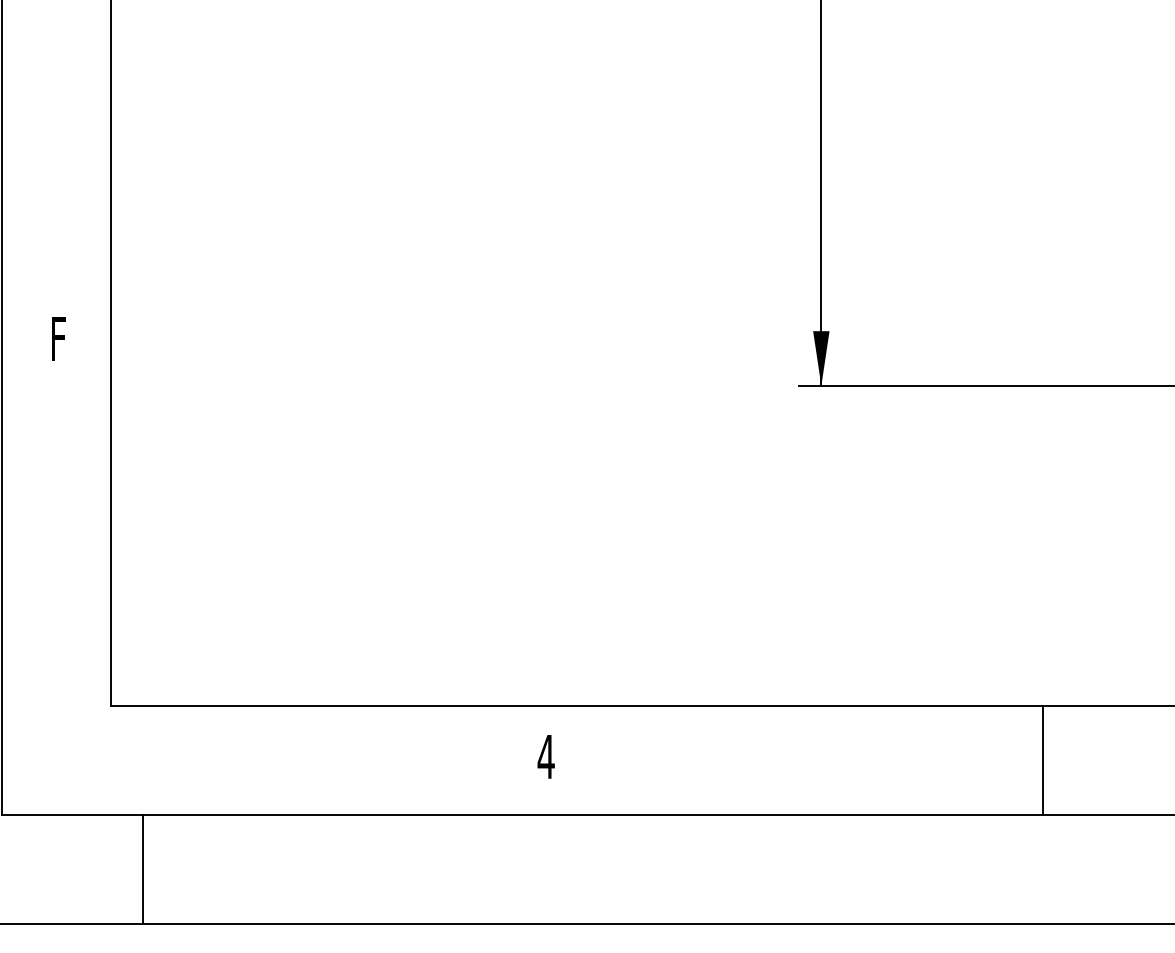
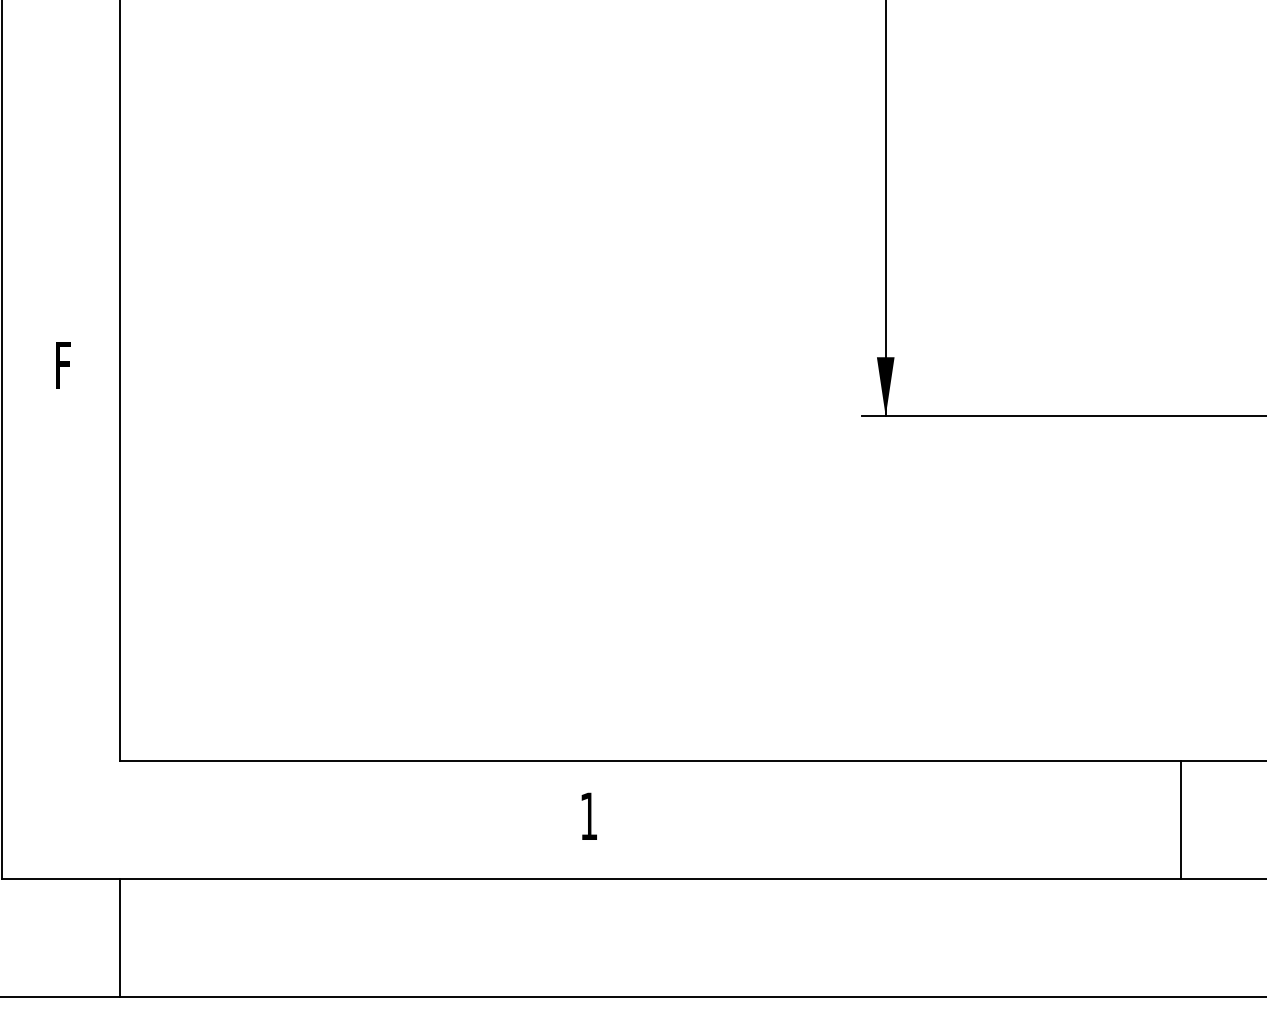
text: (545, 756) -> (588, 815), 4 -> 1
line: (1043, 760) -> (1181, 820), moved
line: (142, 870) -> (119, 938), moved

